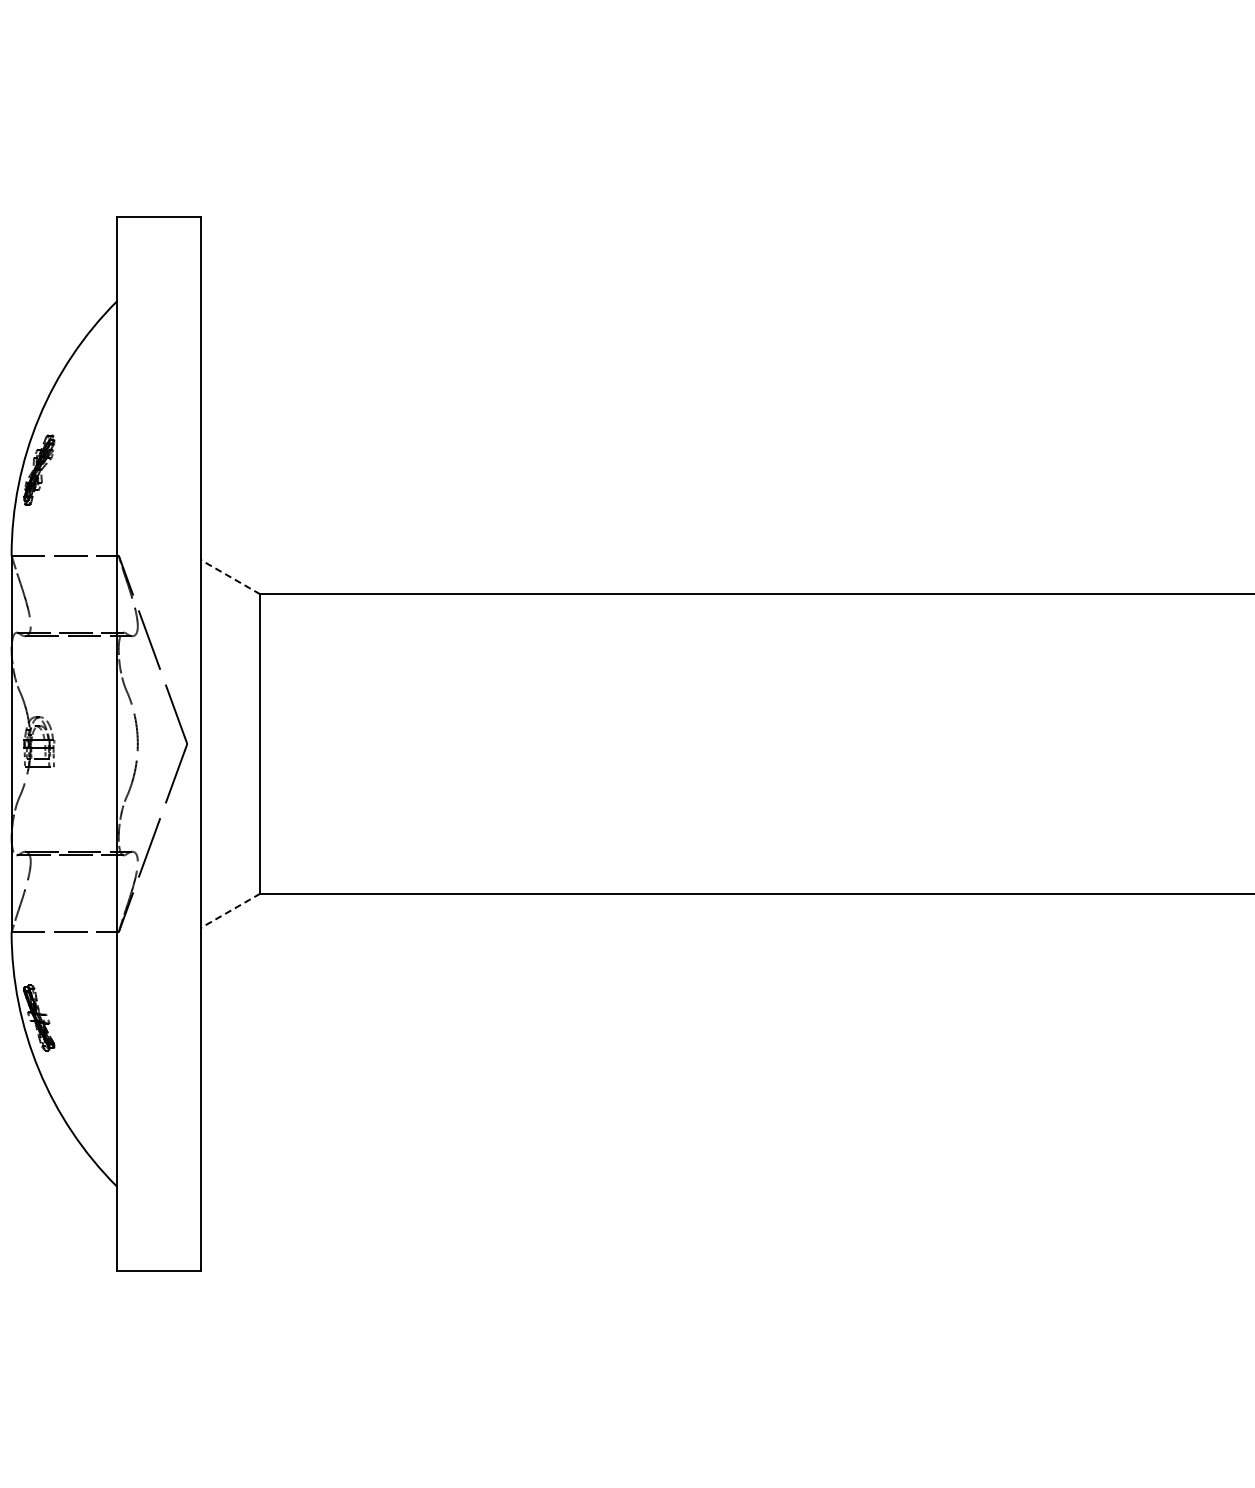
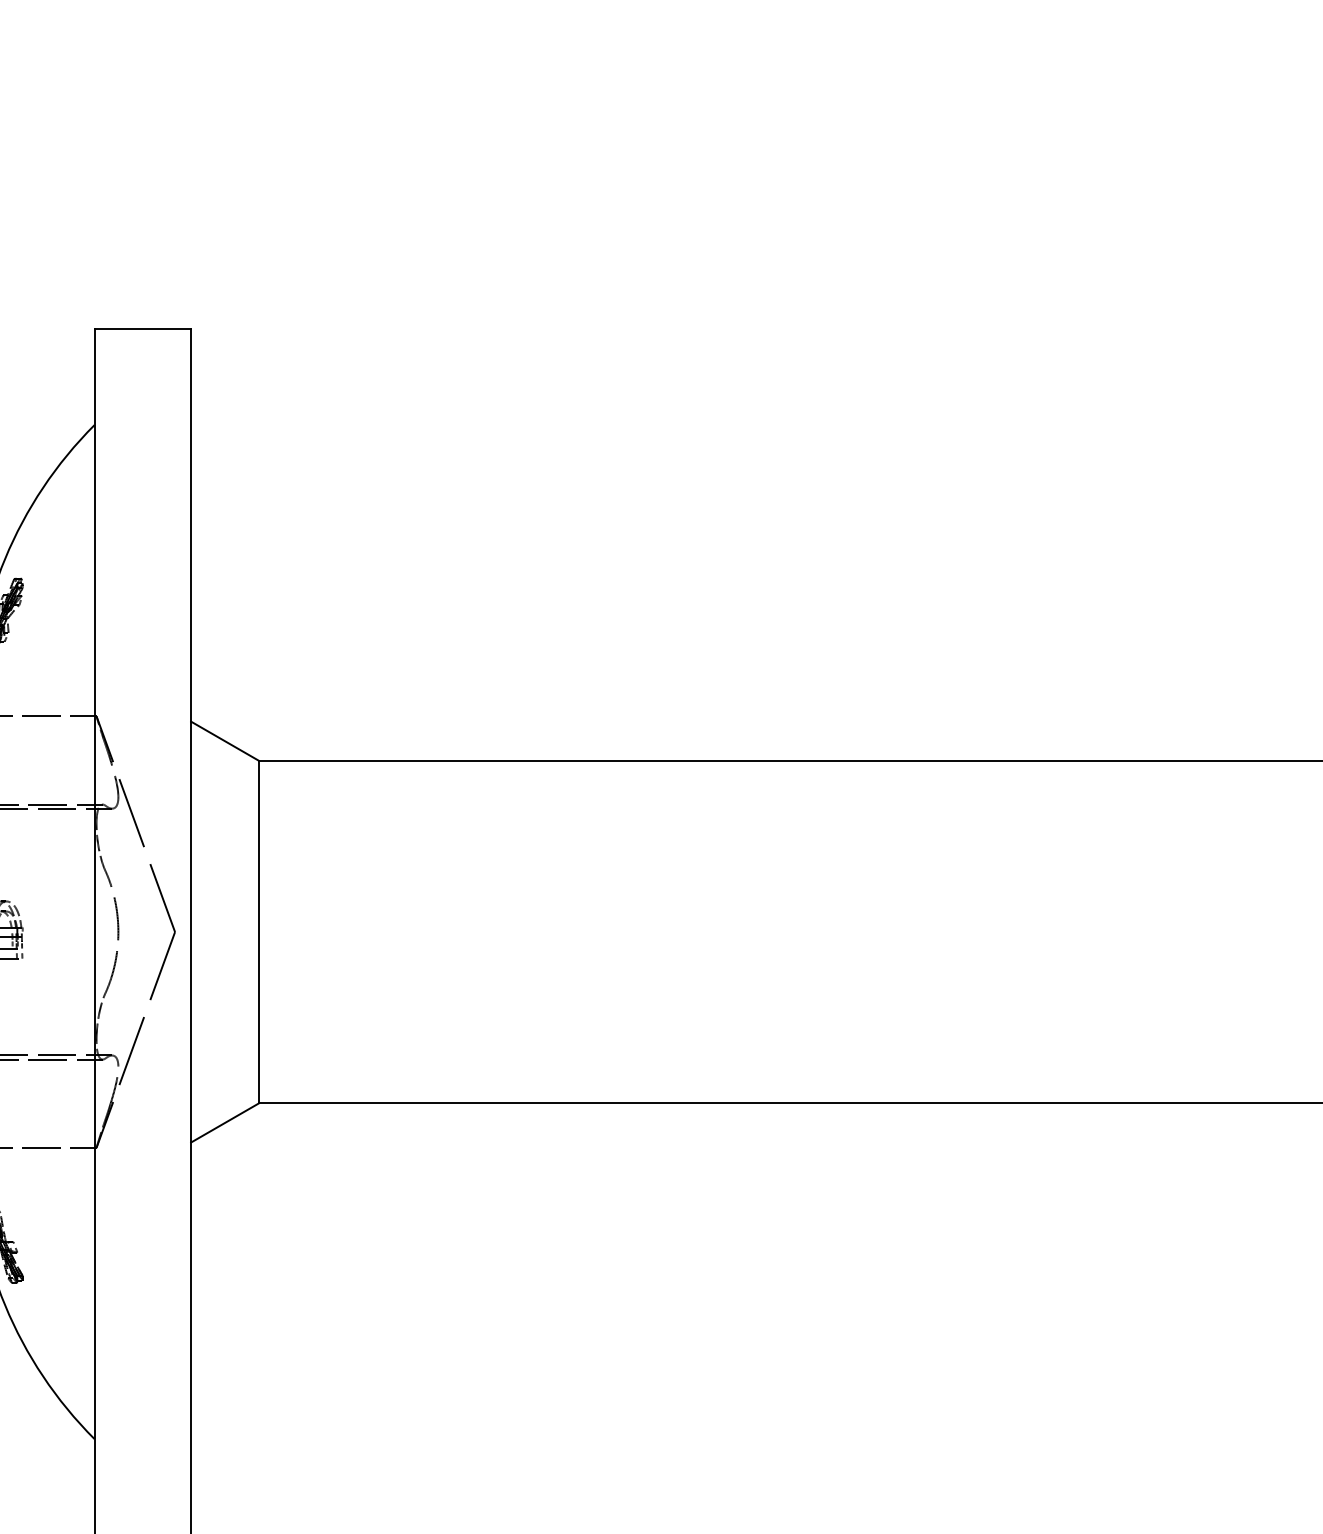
line: (230, 577) -> (224, 741), dashed -> solid
line: (230, 910) -> (224, 1122), dashed -> solid

